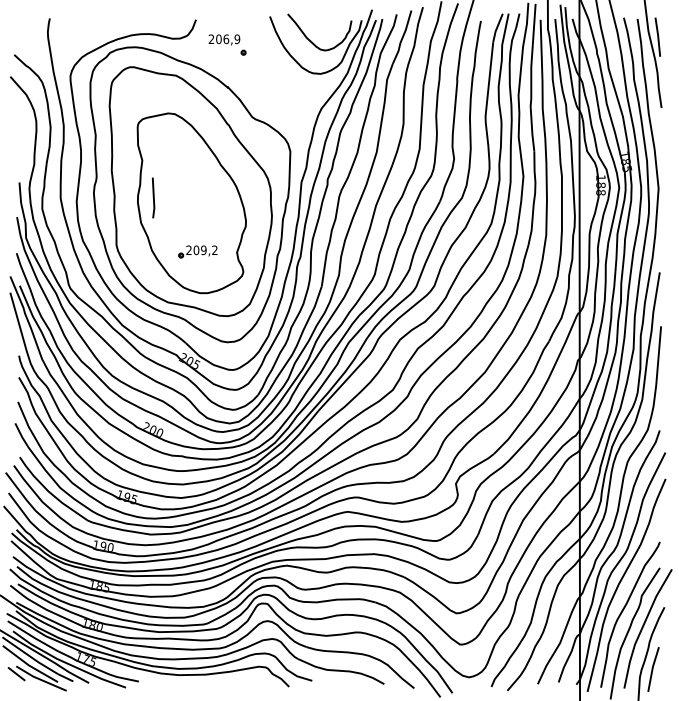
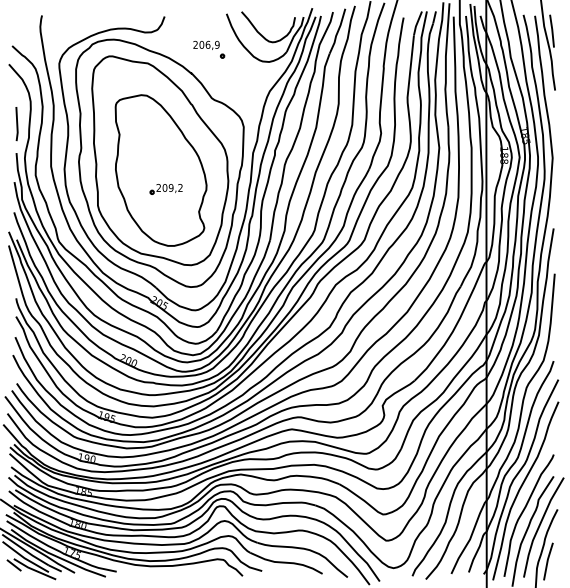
part: (228, 44) -> (209, 49), moved
line: (152, 198) -> (16, 124), moved
part: (197, 252) -> (165, 189), moved

